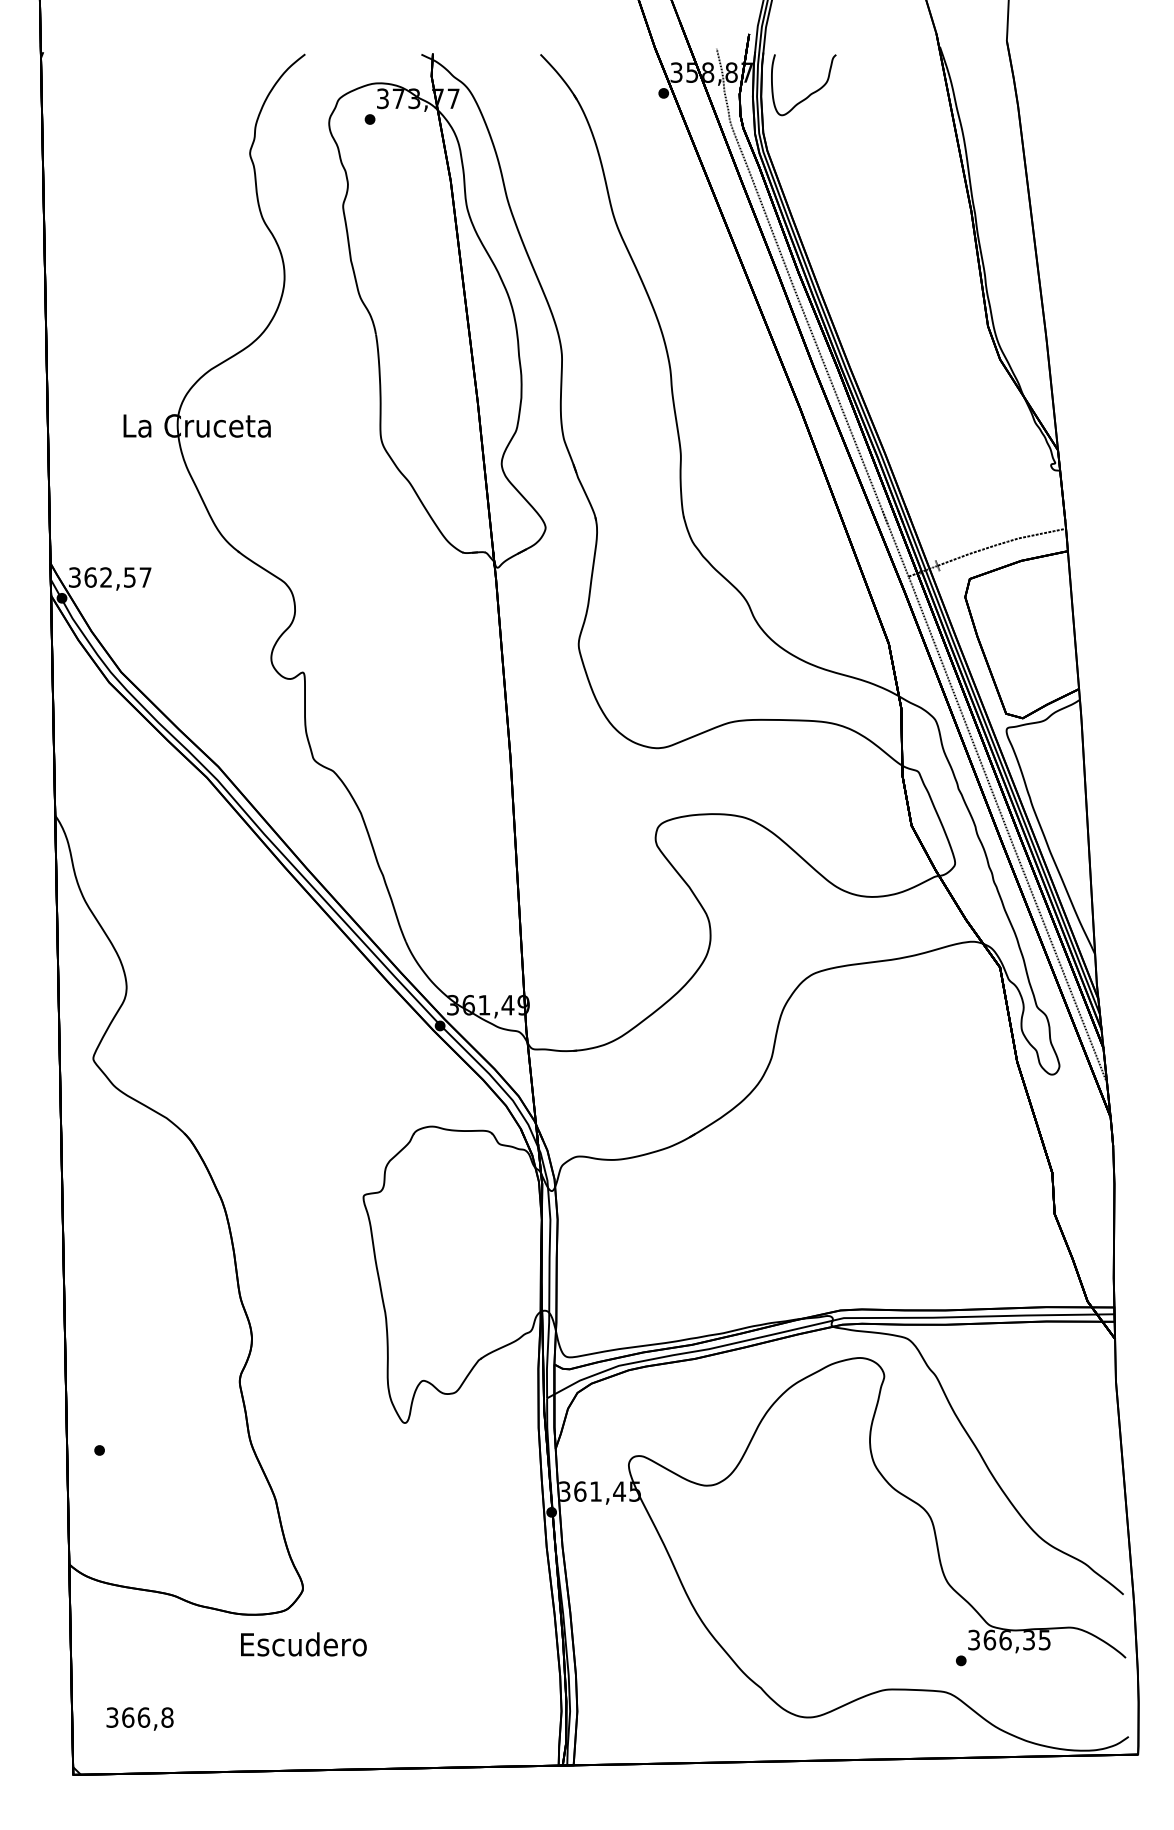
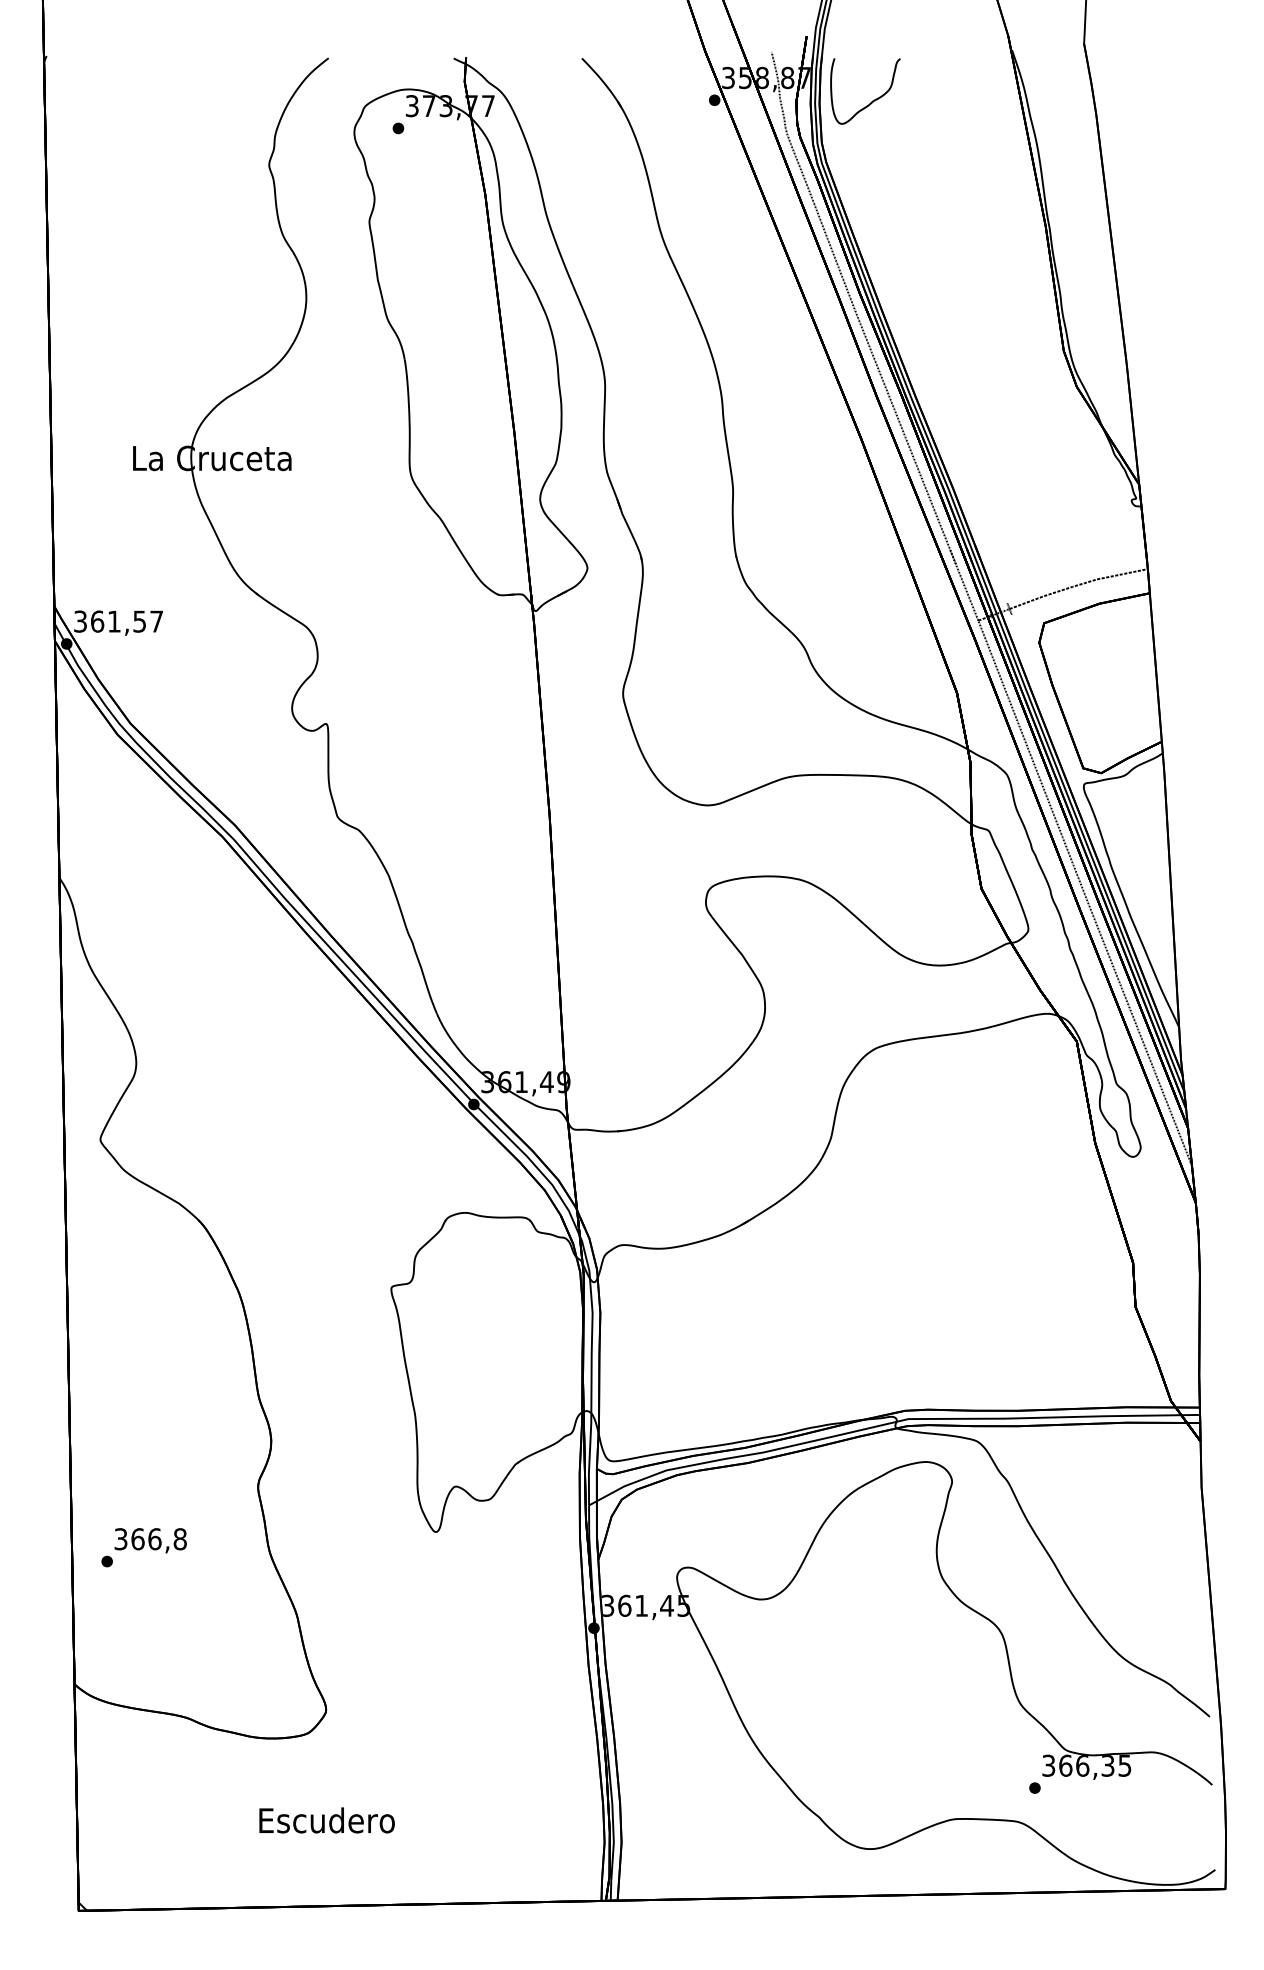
text: (106, 577) -> (114, 621), 362,57 -> 361,57
text: (303, 1644) -> (326, 1820), moved
text: (139, 1718) -> (150, 1540), moved

